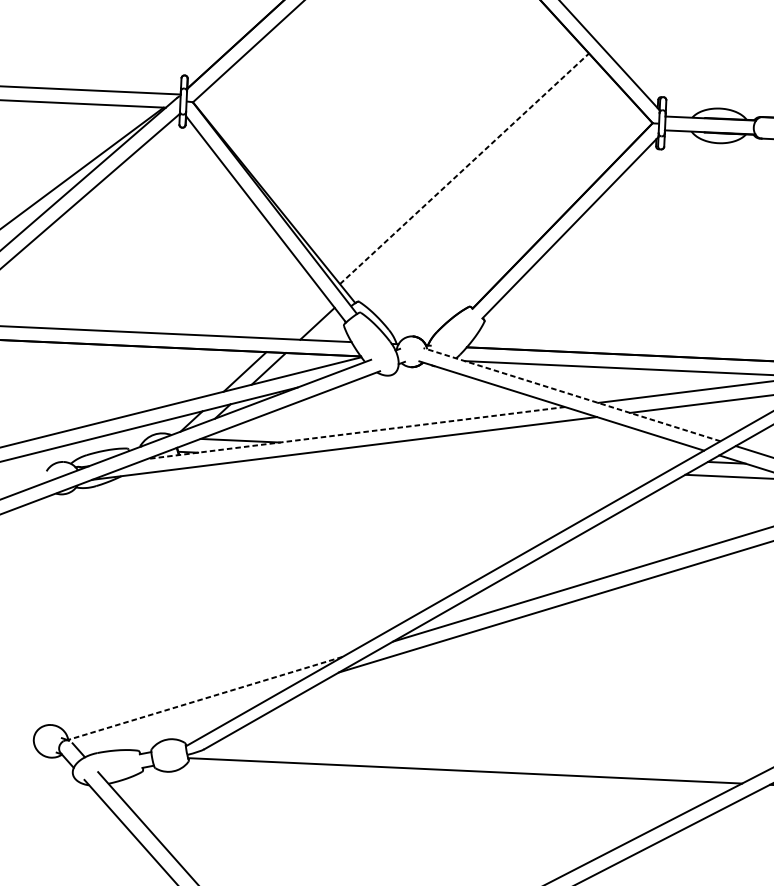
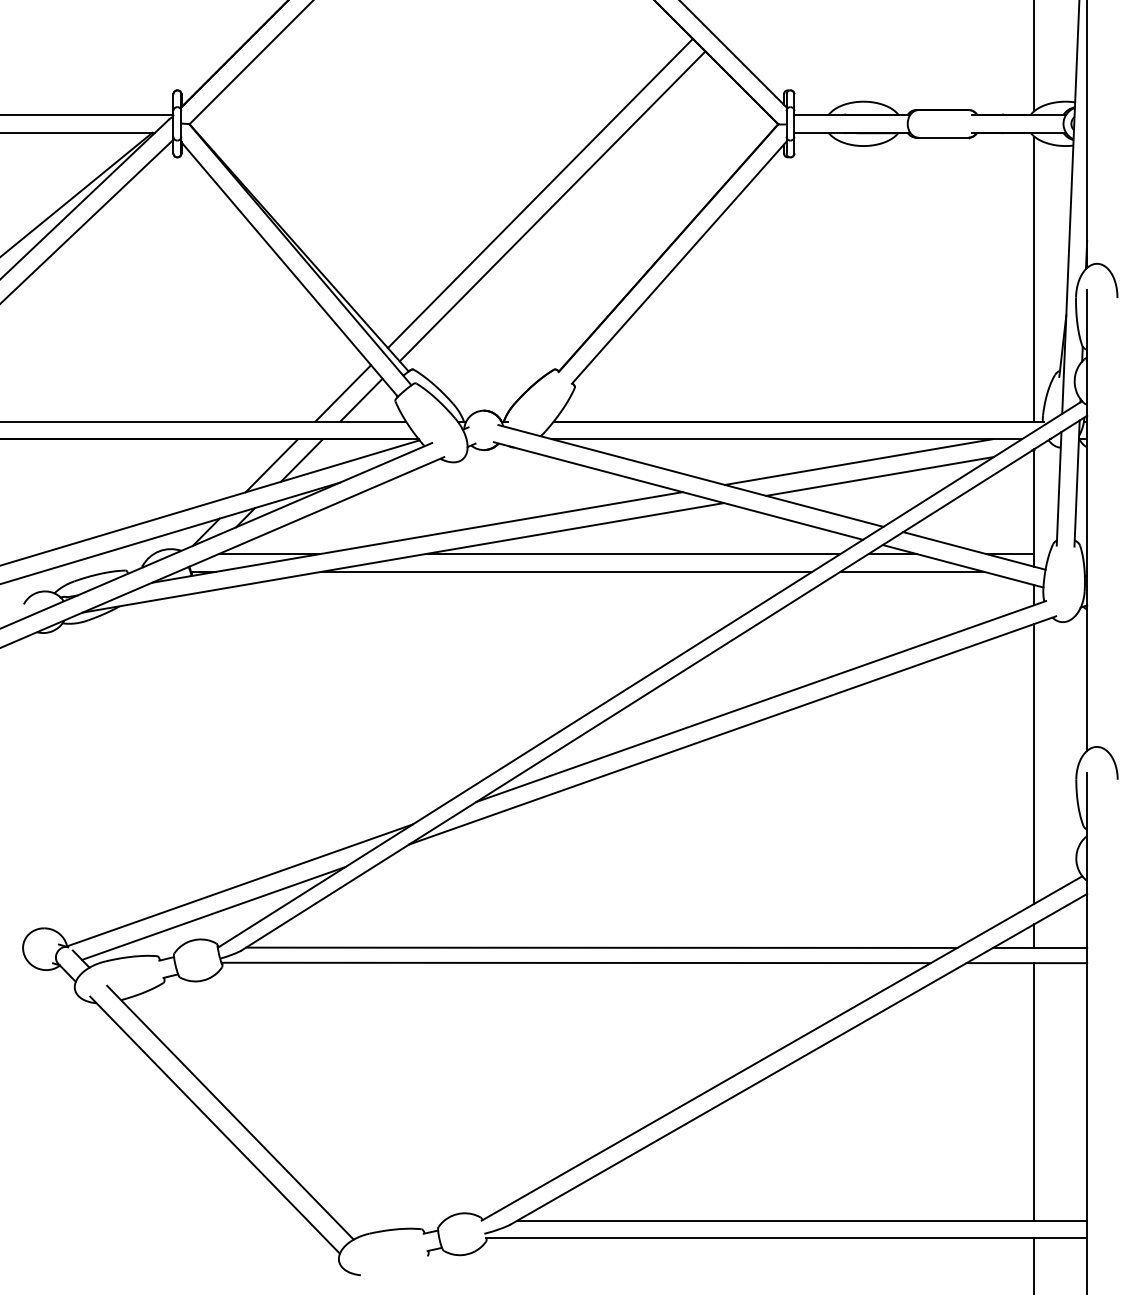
line: (464, 168) -> (540, 193), dashed -> solid
line: (473, 179) -> (552, 206), added
line: (303, 317) -> (343, 393), added
line: (571, 394) -> (690, 475), dashed -> solid
line: (355, 433) -> (416, 537), dashed -> solid
line: (523, 453) -> (632, 554), added
line: (471, 464) -> (566, 571), added
line: (205, 698) -> (239, 885), dashed -> solid
line: (183, 718) -> (213, 912), added
line: (485, 759) -> (601, 947), added

